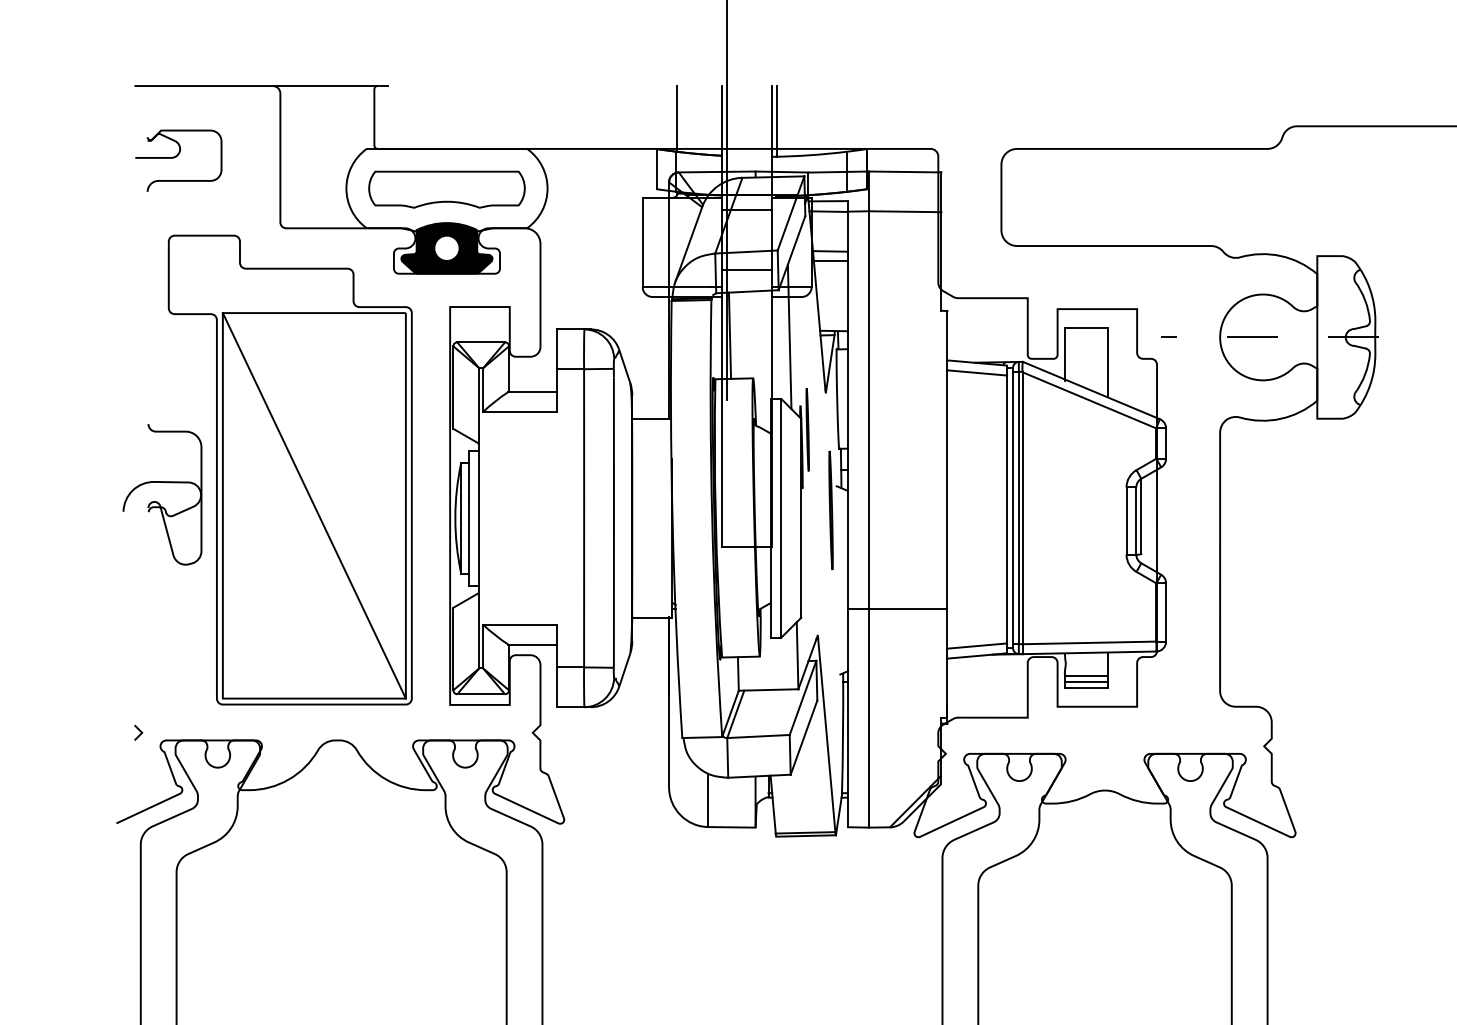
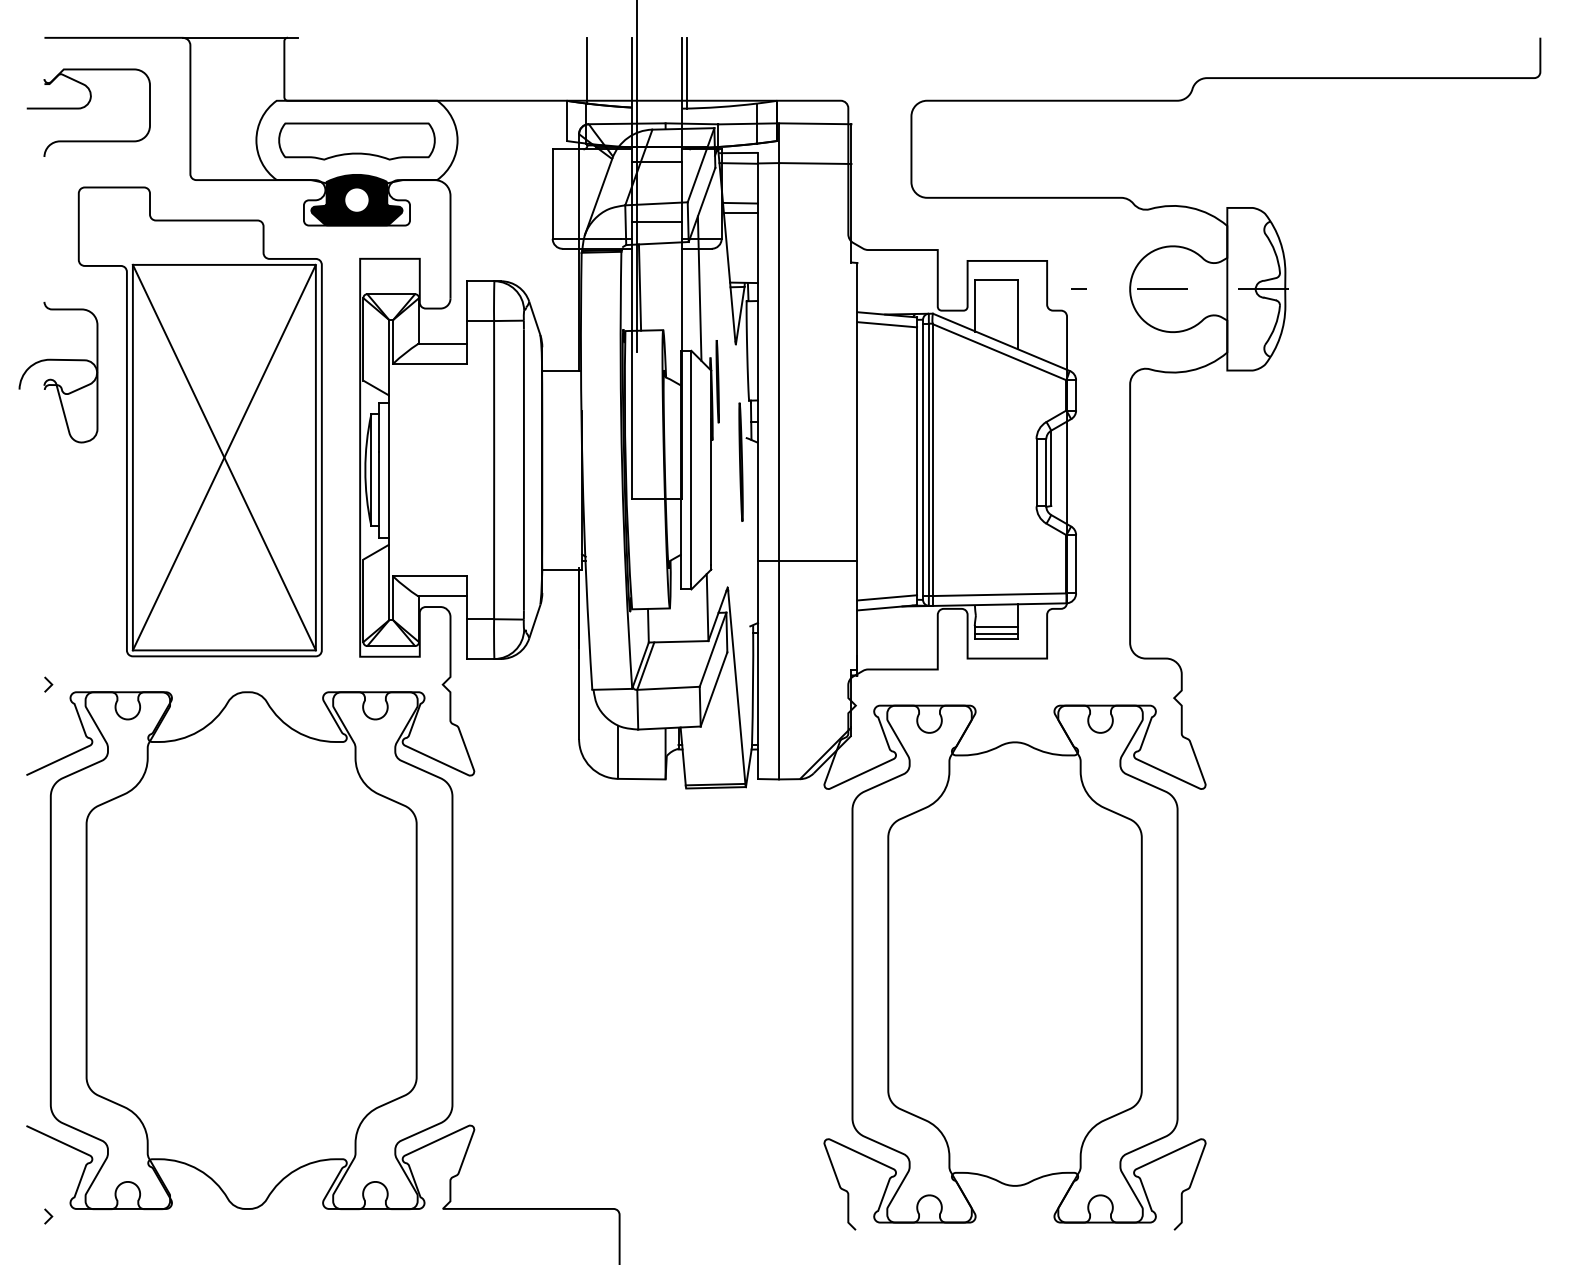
part: (178, 160) -> (88, 112), size x1.43
part: (159, 502) -> (55, 380), moved
line: (313, 505) -> (223, 457), added

